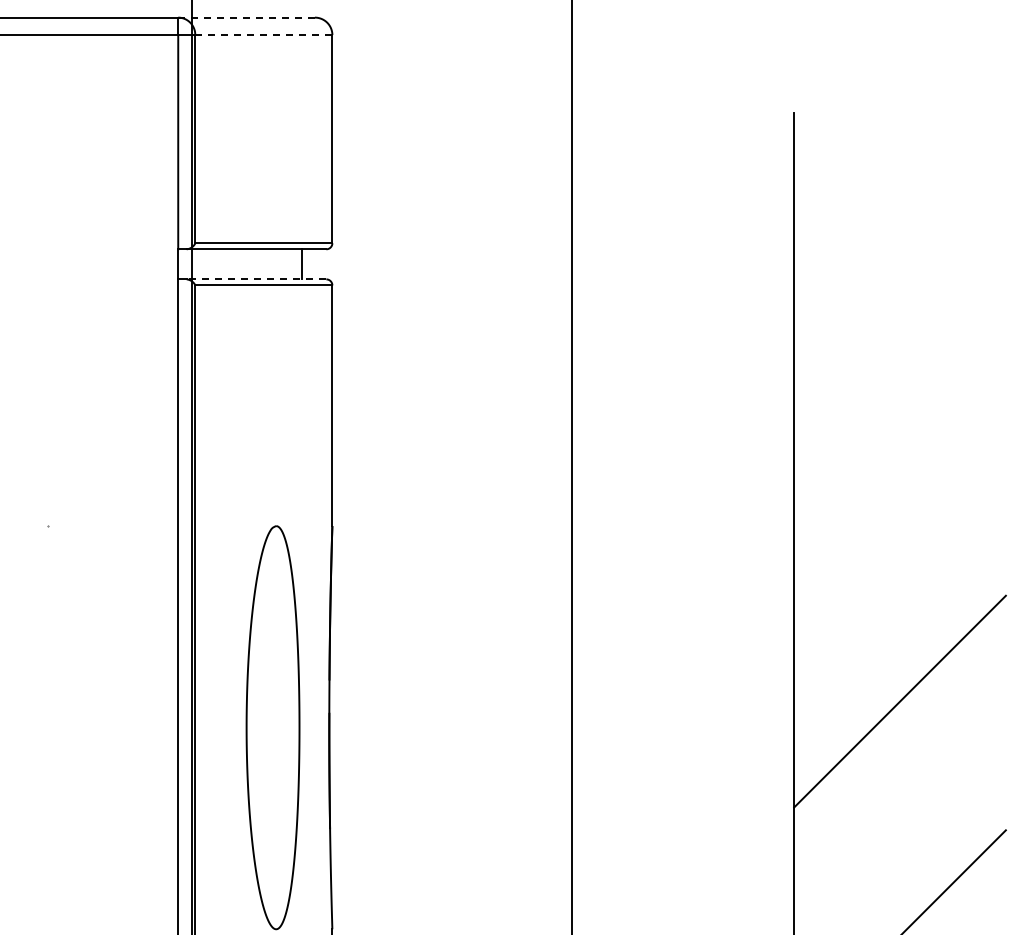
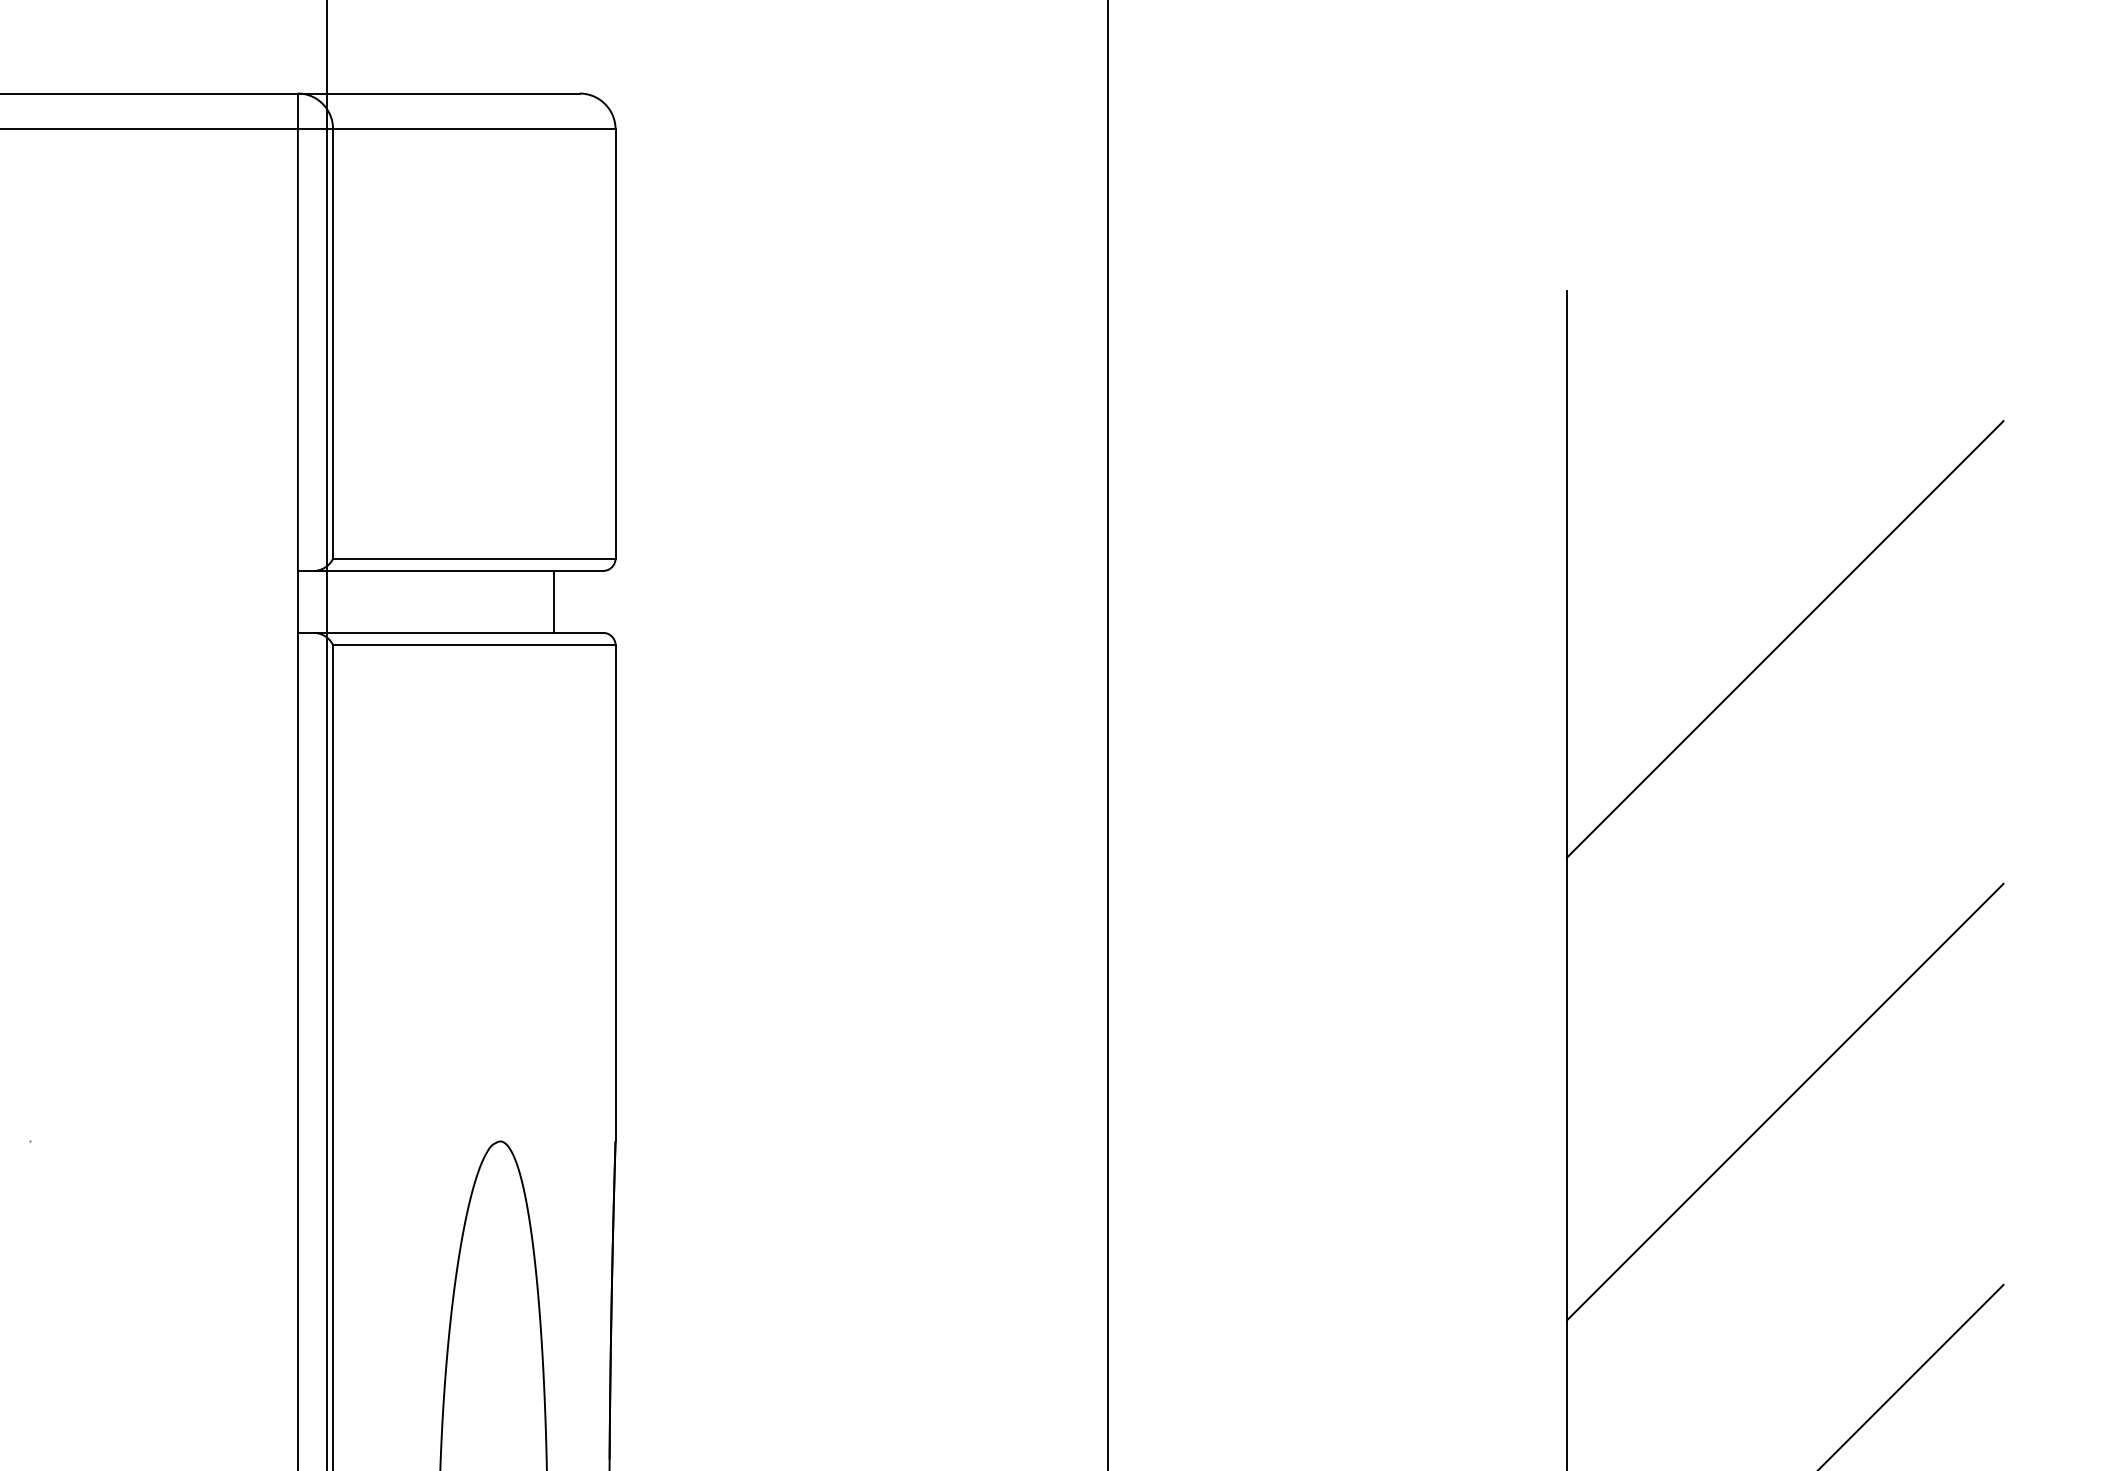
line: (247, 17) -> (440, 93), dashed -> solid
line: (263, 35) -> (473, 130), dashed -> solid
line: (256, 279) -> (459, 633), dashed -> solid
line: (899, 282) -> (1784, 639), added
line: (899, 506) -> (1784, 1100), added

